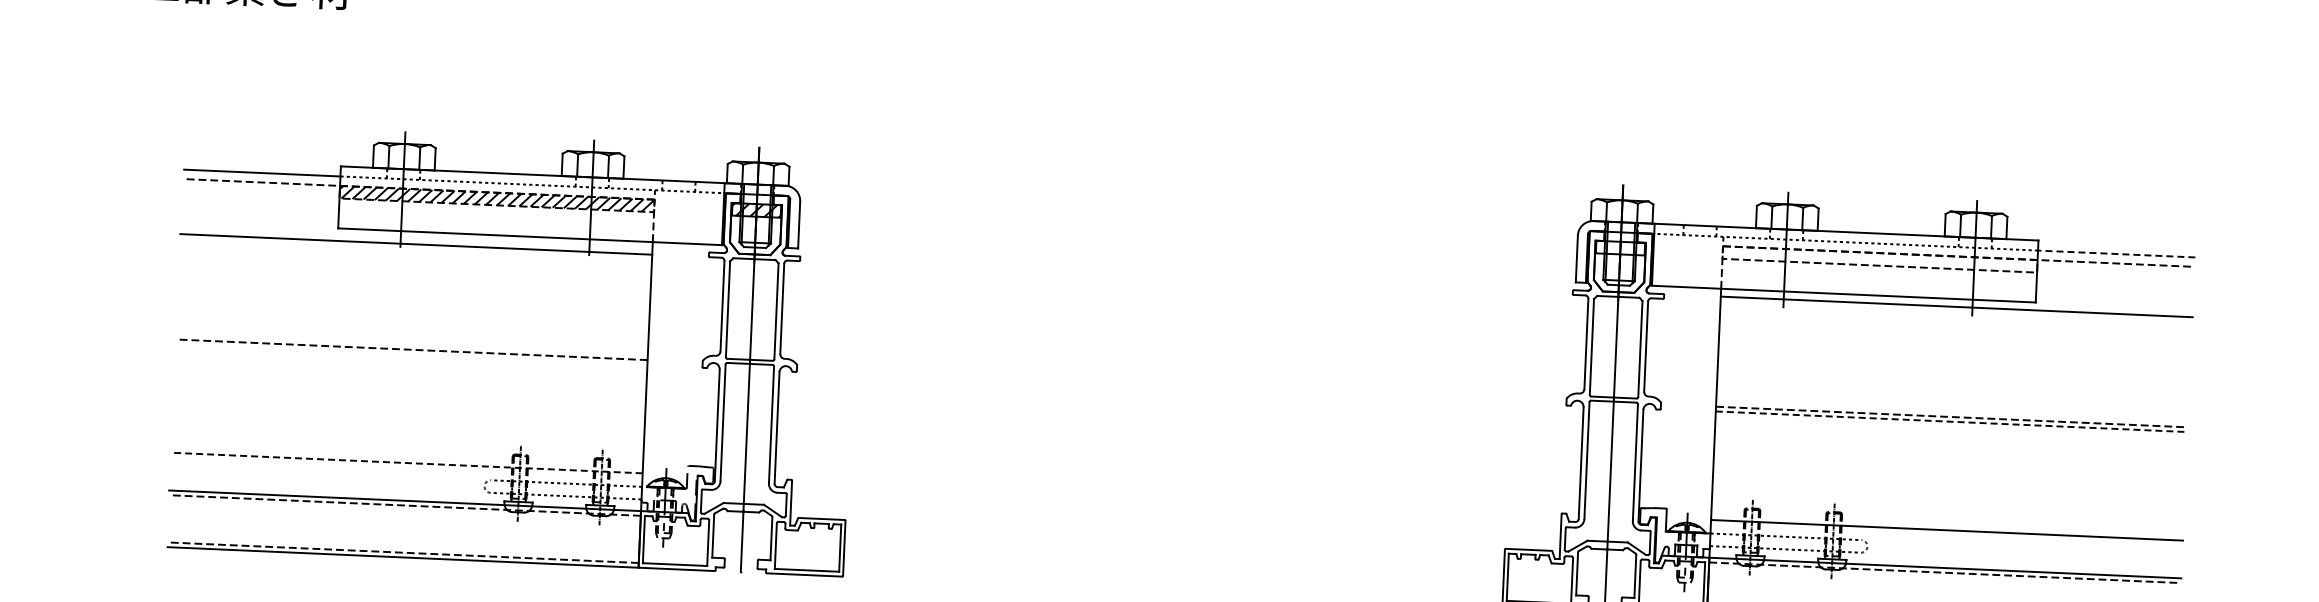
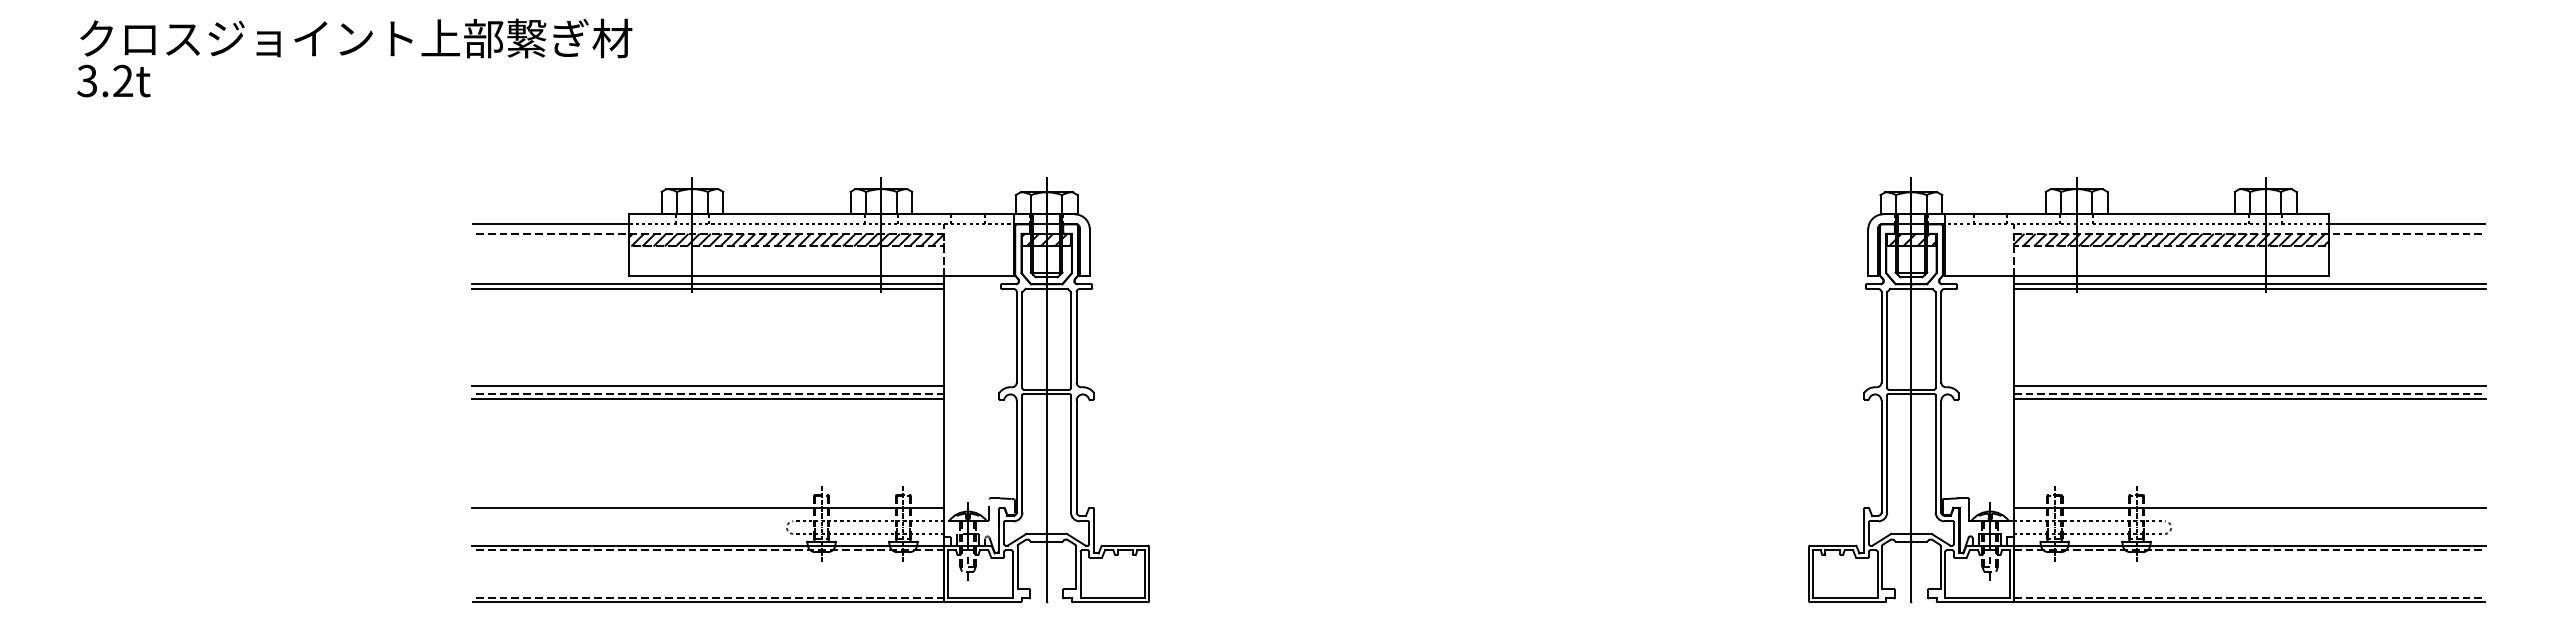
line: (416, 239) -> (708, 284), added
hatch: (1620, 247) -> (1911, 239), added
line: (2116, 254) -> (2407, 224), dashed -> solid
hatch: (1879, 258) -> (2170, 239), added
line: (1956, 311) -> (2249, 288), added
line: (412, 340) -> (708, 385), added
line: (411, 354) -> (708, 399), added
line: (1951, 408) -> (2249, 385), added
line: (1952, 422) -> (2250, 399), dashed -> solid
line: (406, 462) -> (707, 507), dashed -> solid

